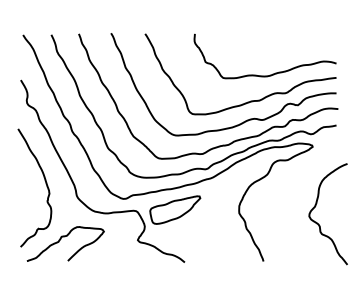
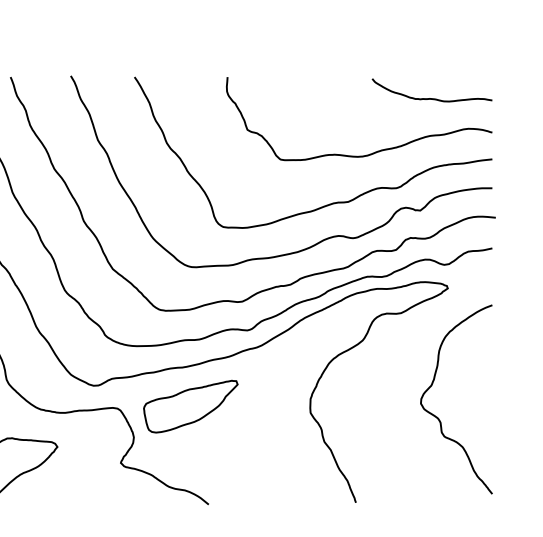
curve: (303, 44) -> (430, 96), added
curve: (318, 223) -> (438, 416), moved

